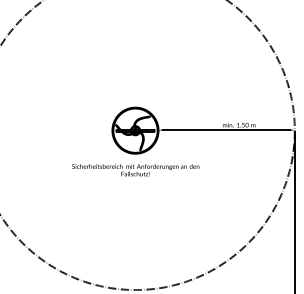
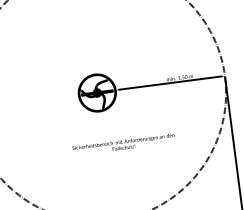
text: (135, 170) -> (123, 144), moved

